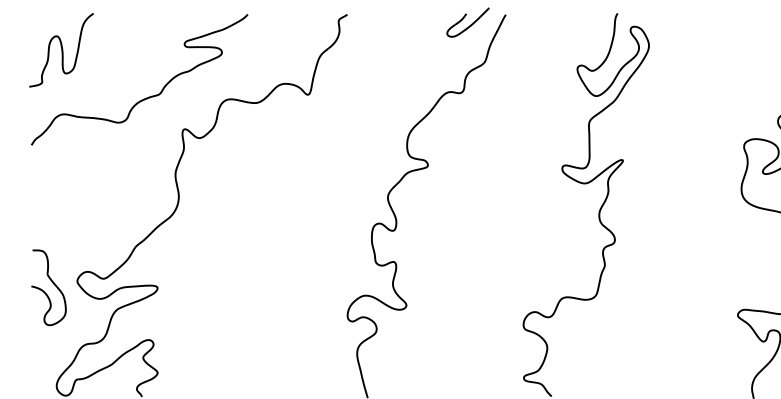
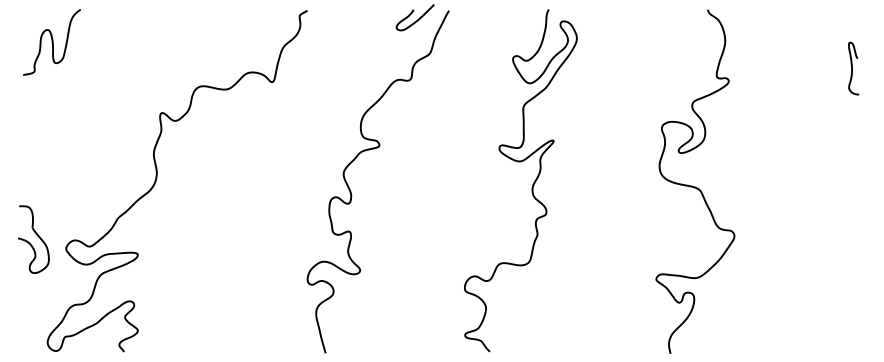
curve: (146, 97) -> (127, 84), removed
part: (48, 287) -> (33, 239), moved

